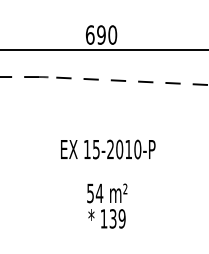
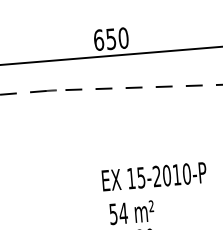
text: (101, 34) -> (111, 38), 690 -> 650
text: (108, 149) -> (154, 176), moved

